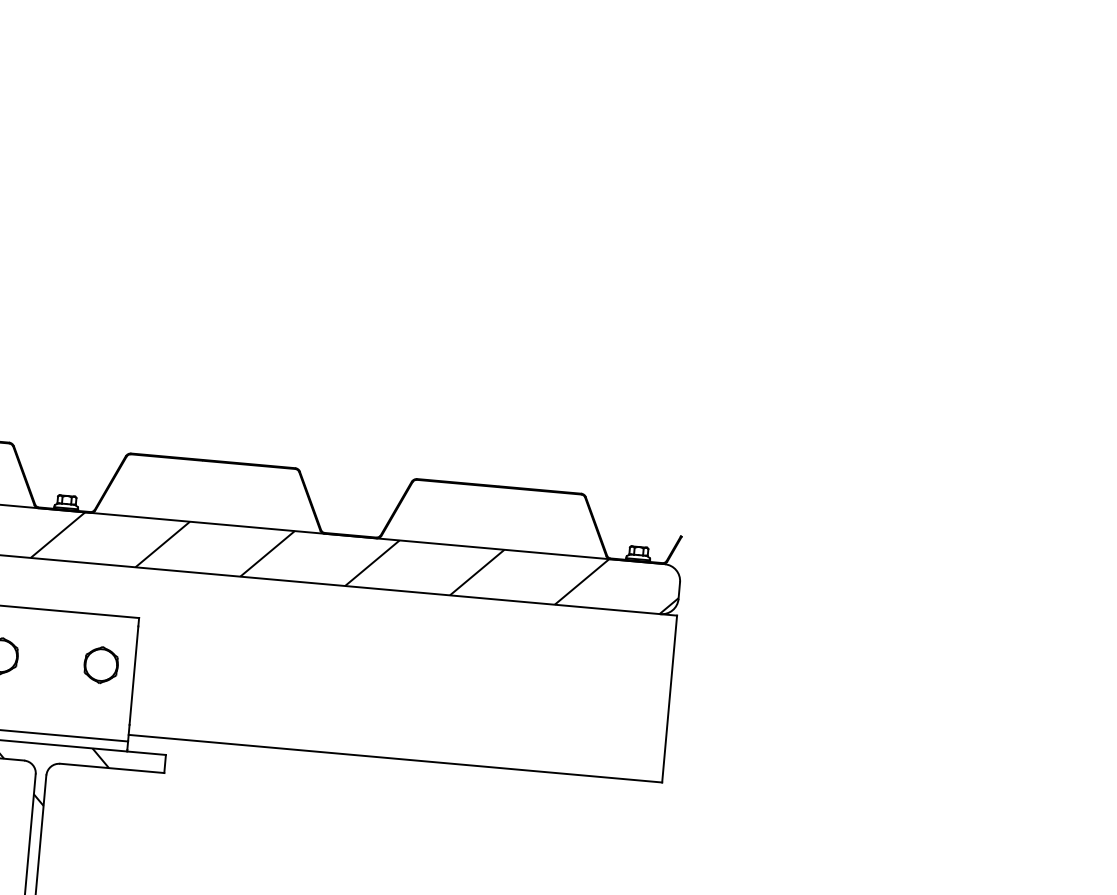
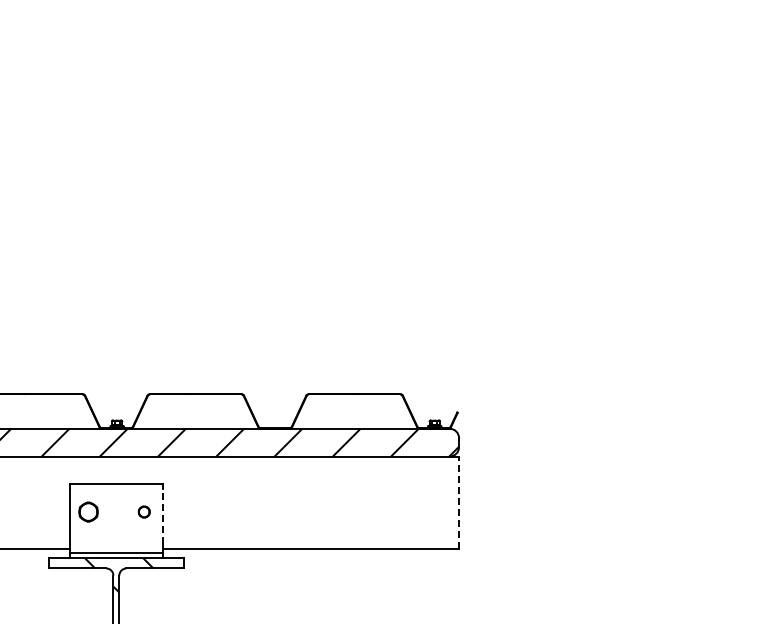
part: (102, 664) -> (144, 511), size x0.6
line: (133, 674) -> (162, 515), solid -> dashed
line: (670, 698) -> (459, 502), solid -> dashed

